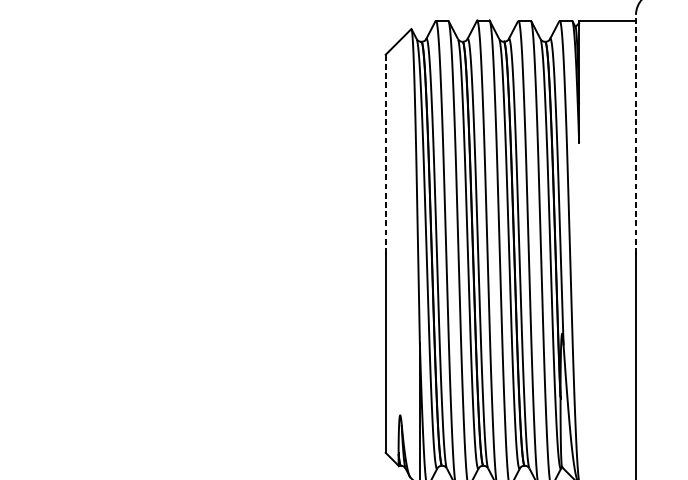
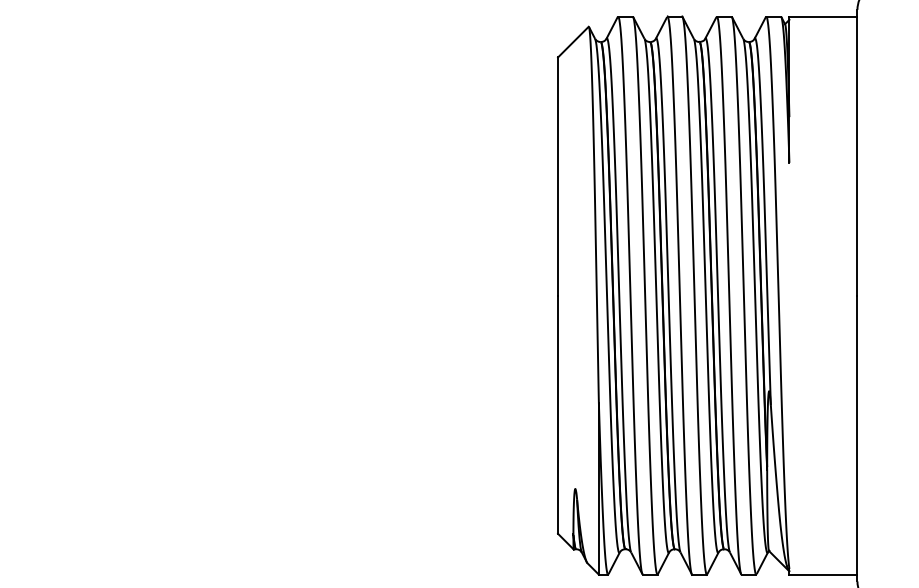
line: (636, 134) -> (857, 152), dashed -> solid
line: (386, 154) -> (558, 176), dashed -> solid

